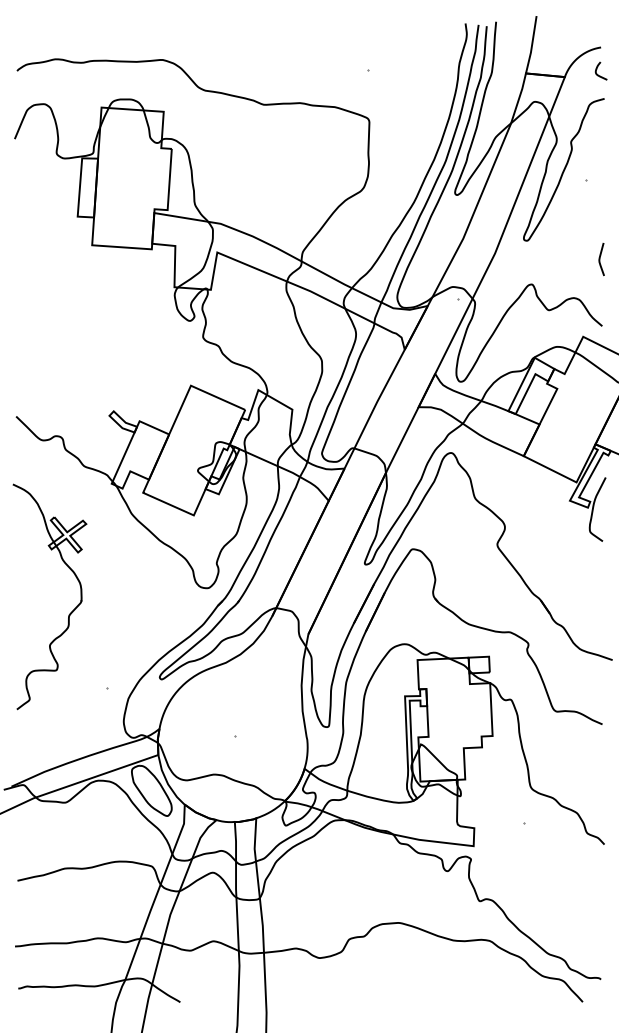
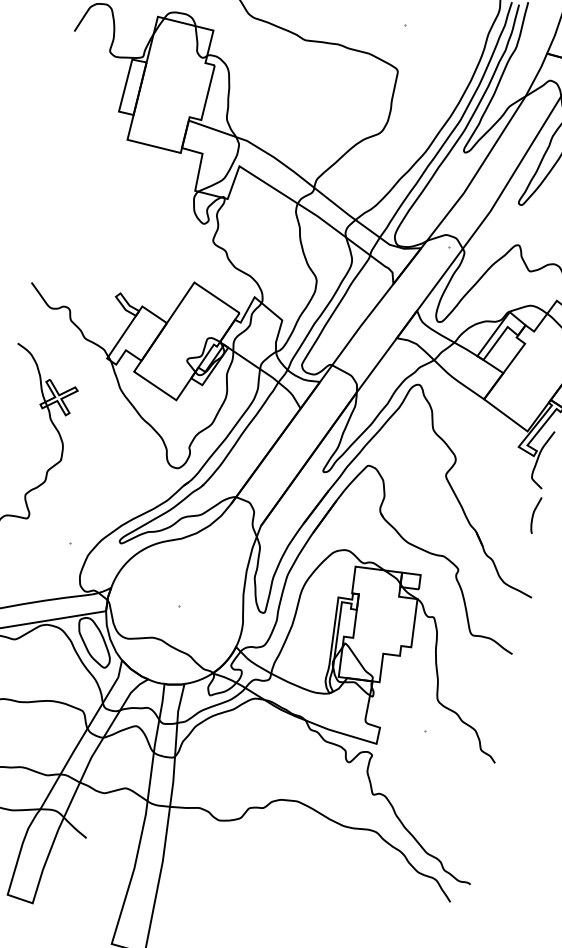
curve: (599, 570) -> (534, 514), added

